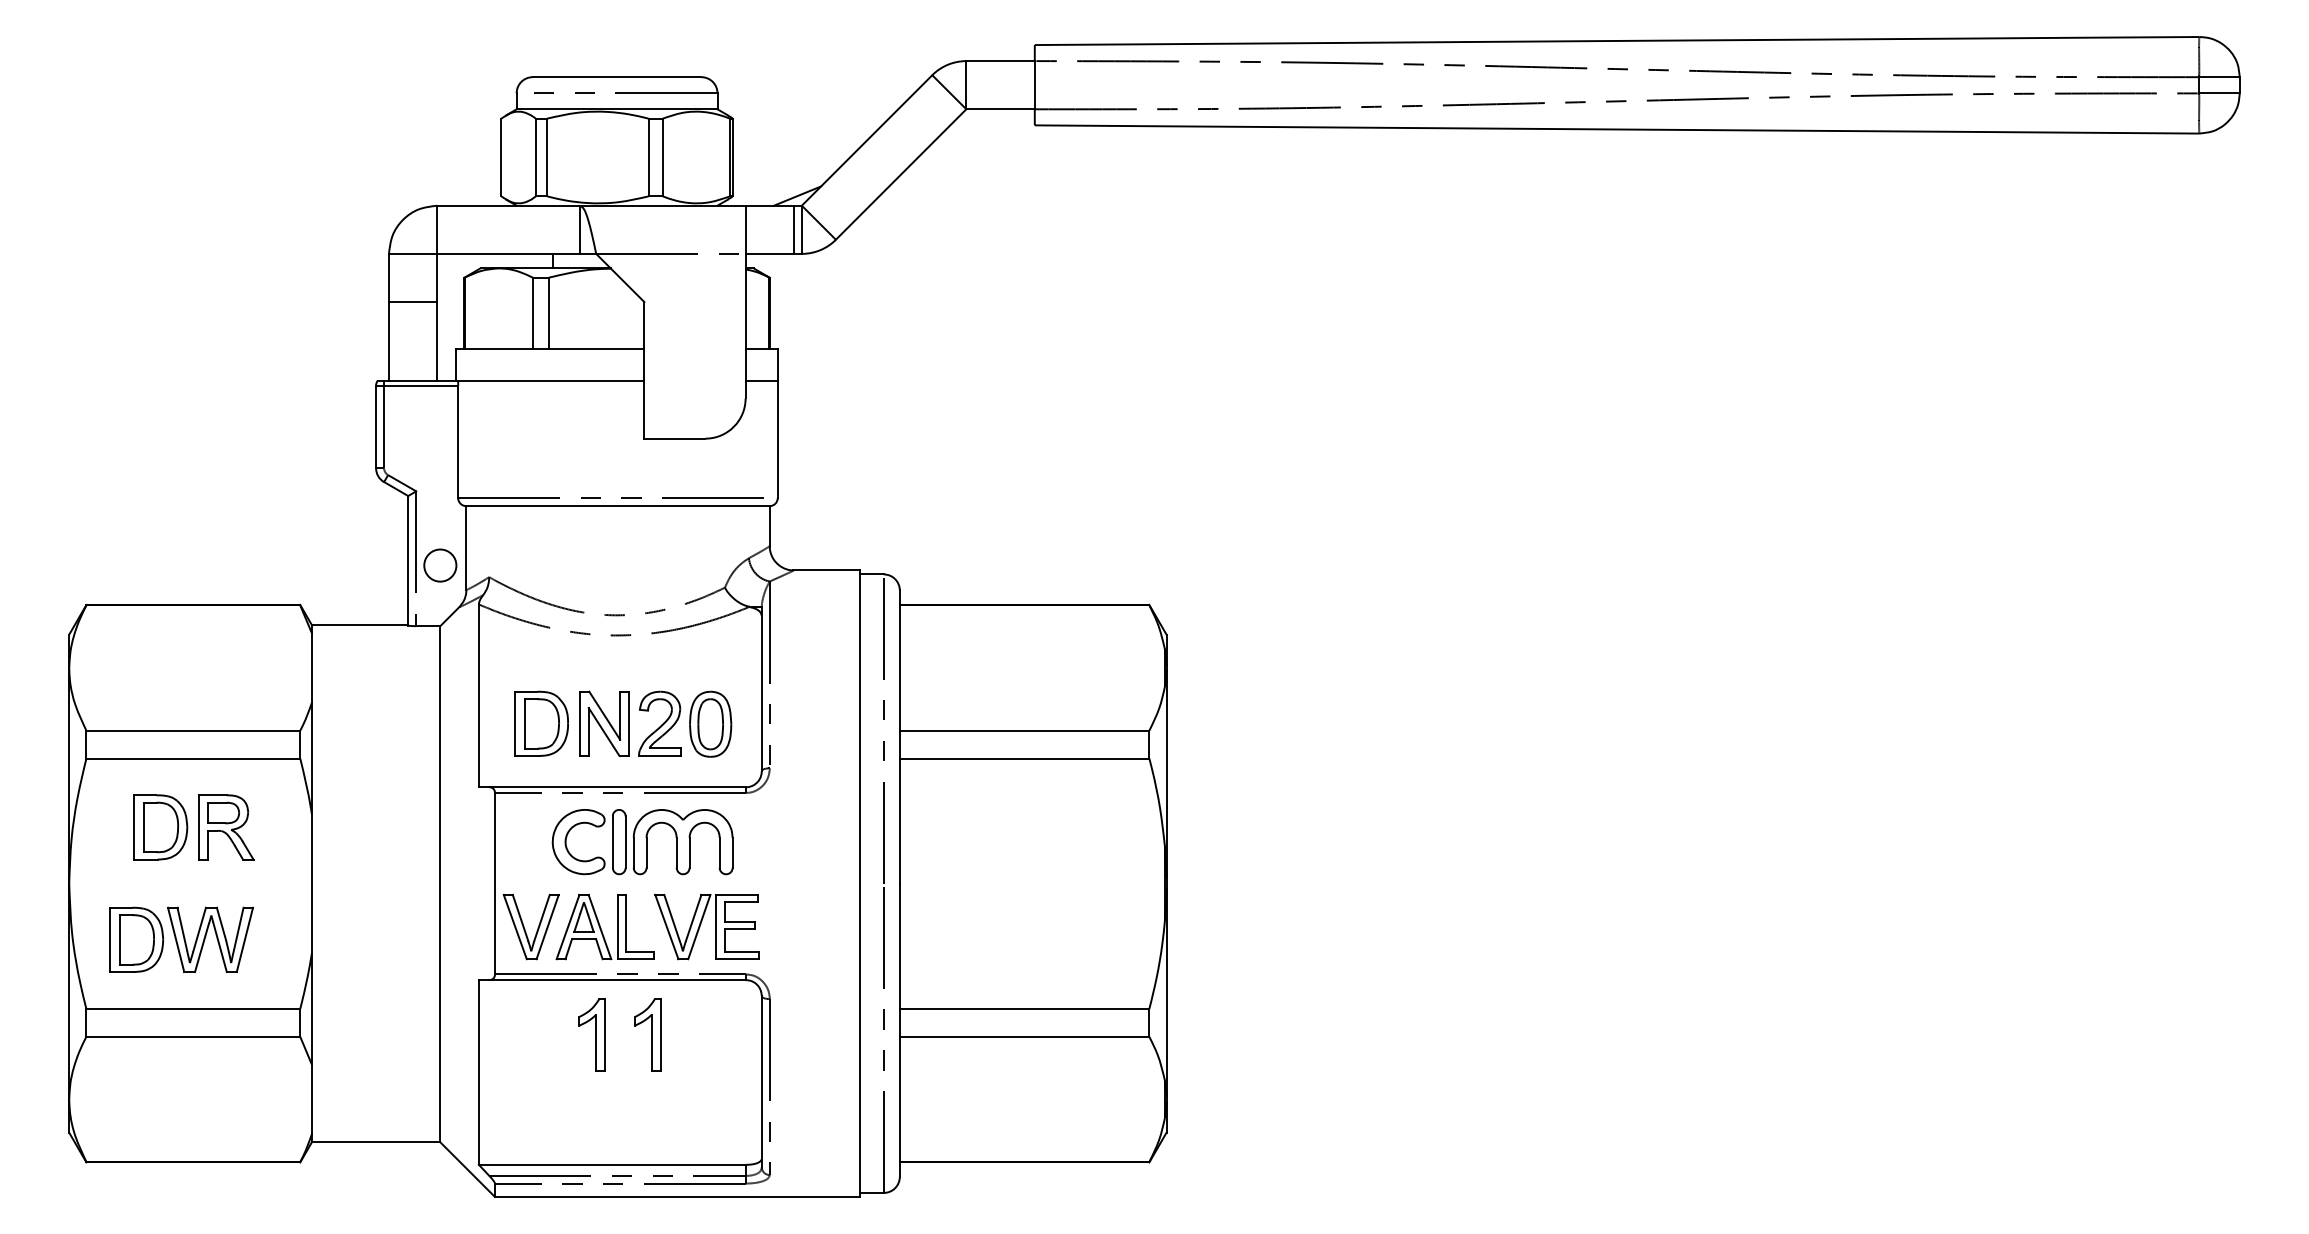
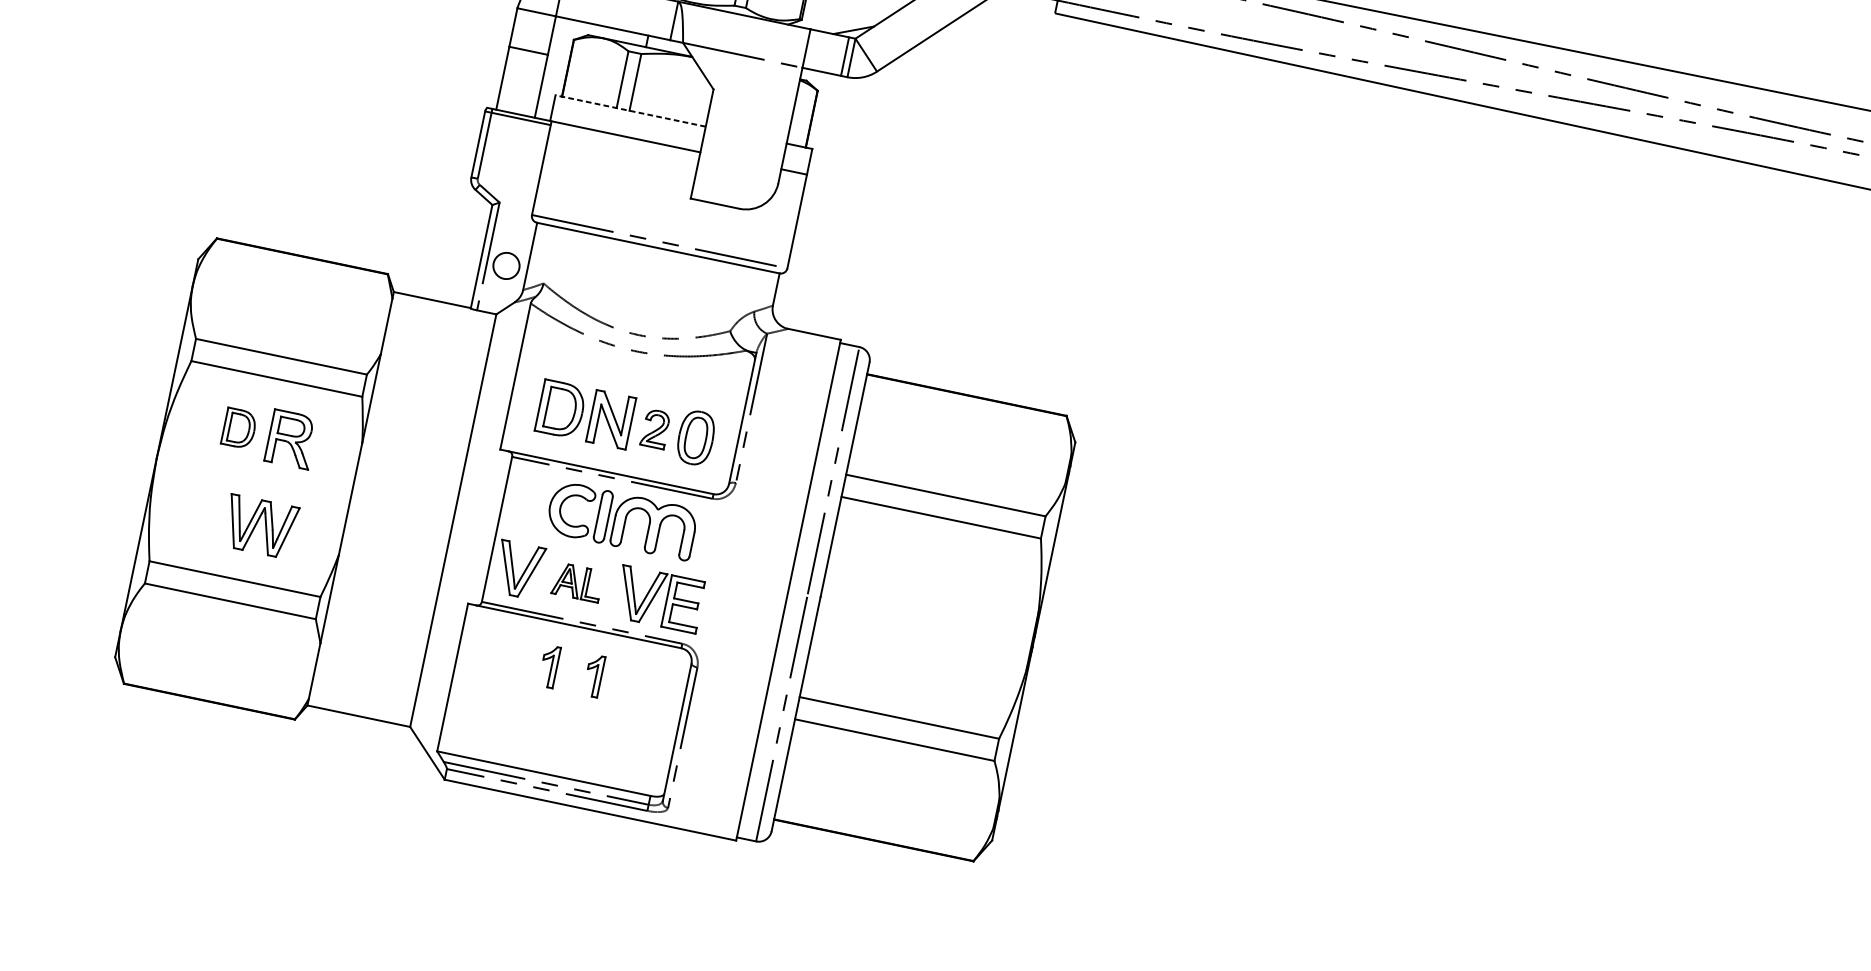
line: (550, 348) -> (630, 110), solid -> dashed
part: (659, 723) -> (655, 428), size x0.7
part: (160, 827) -> (239, 428), size x0.7
part: (604, 927) -> (577, 582), size x0.6
part: (136, 939) -> (201, 514), removed
part: (591, 1034) -> (548, 665), size x0.7
part: (647, 1034) -> (593, 675), size x0.7

